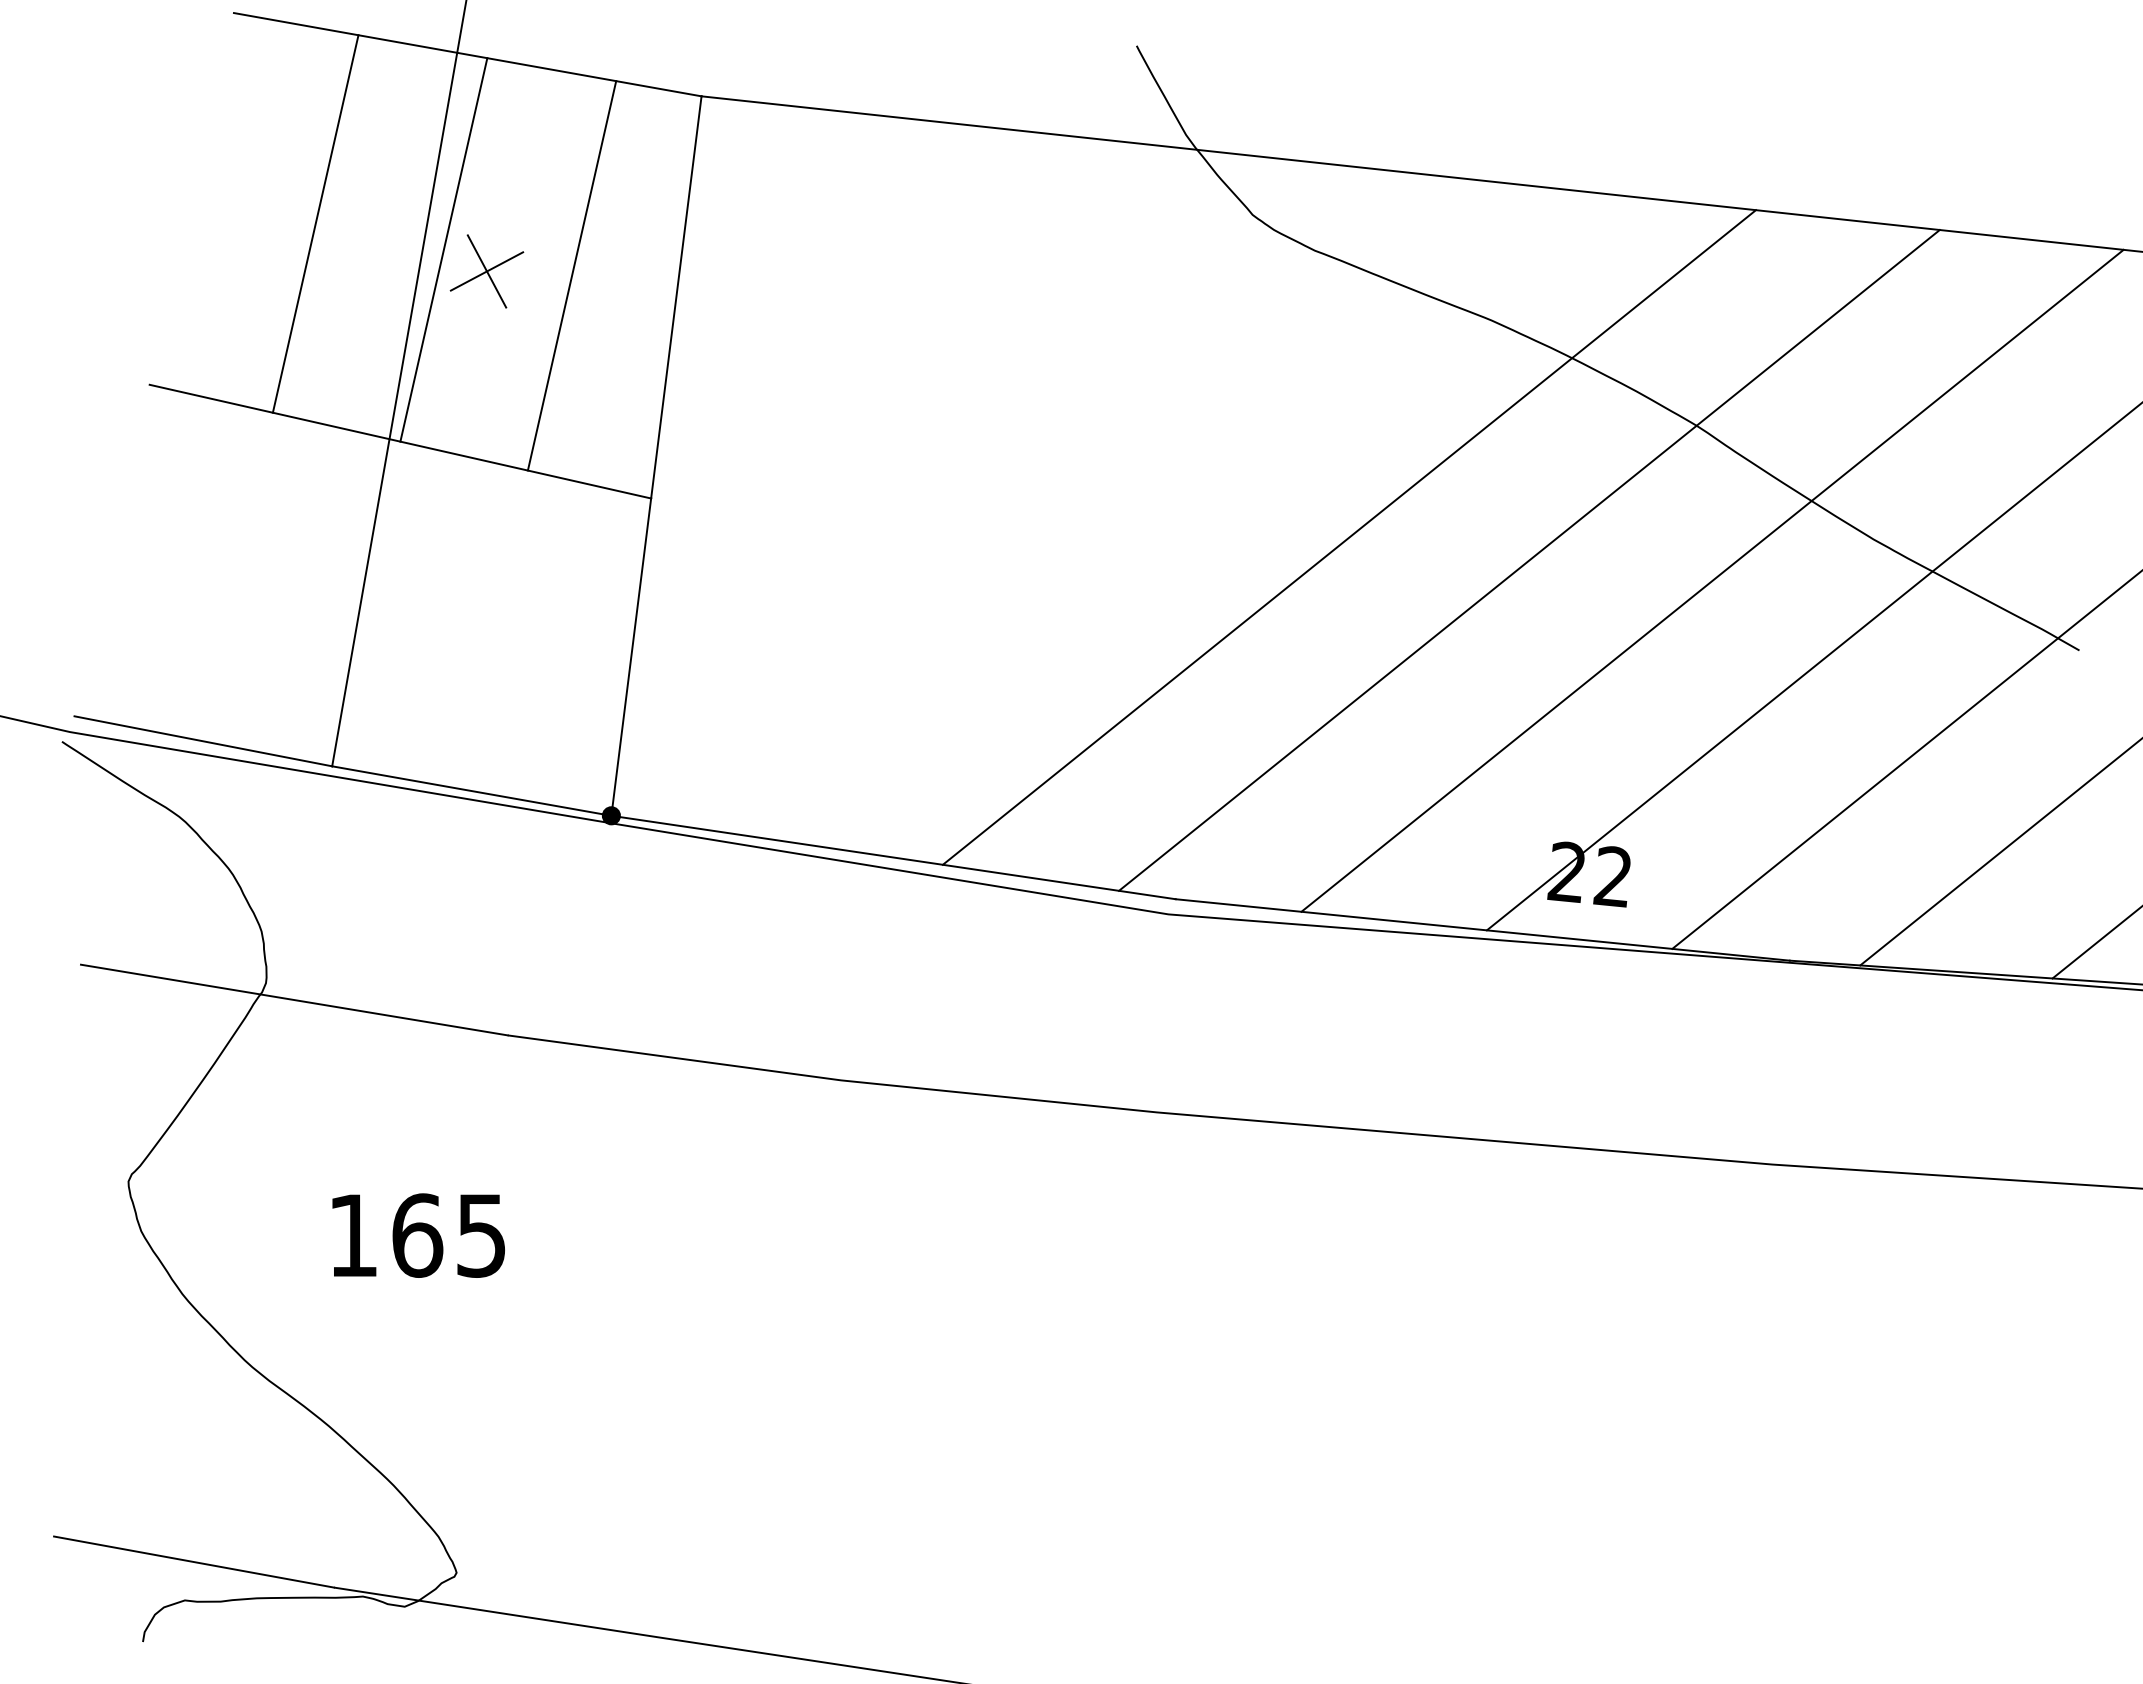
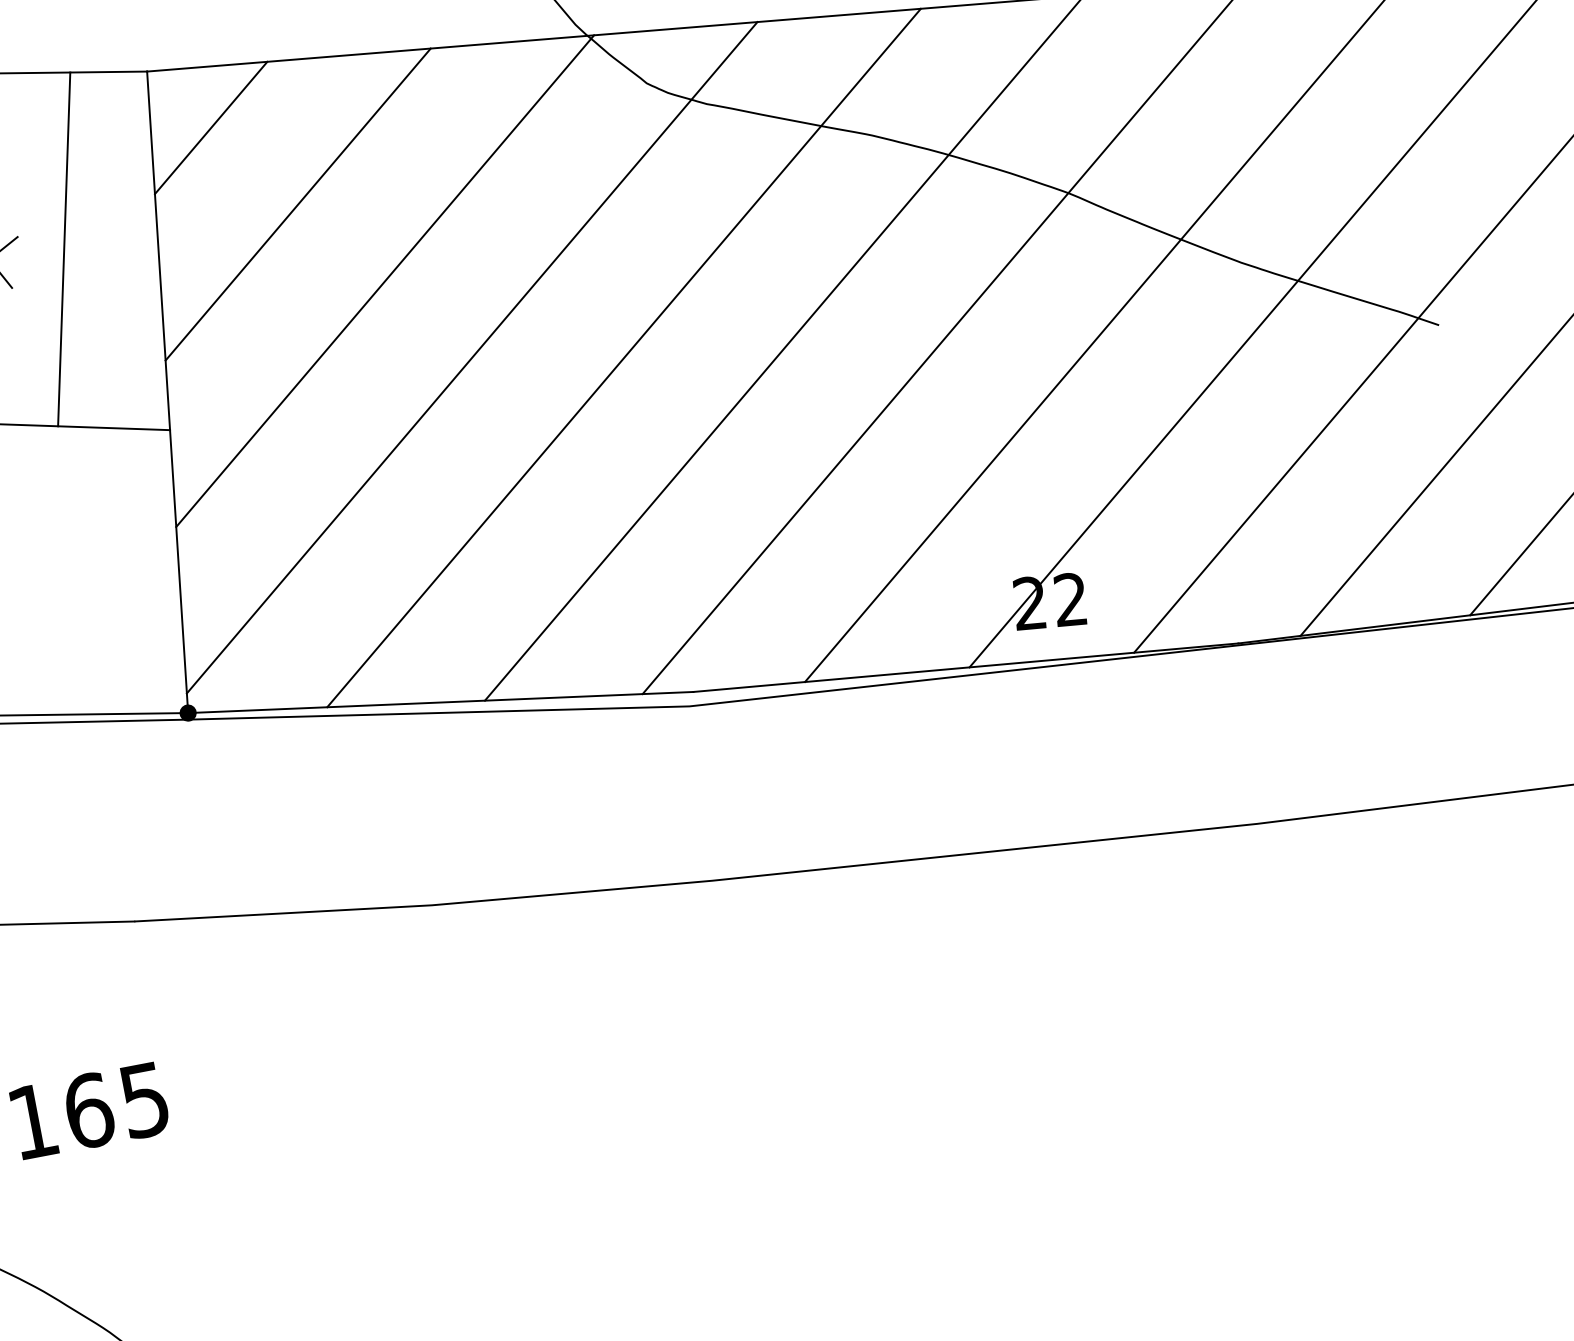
line: (760, 171) -> (210, 127), added
line: (840, 275) -> (297, 204), added
line: (920, 378) -> (384, 280), added
line: (1001, 481) -> (472, 357), added
line: (1169, 514) -> (624, 357), added

